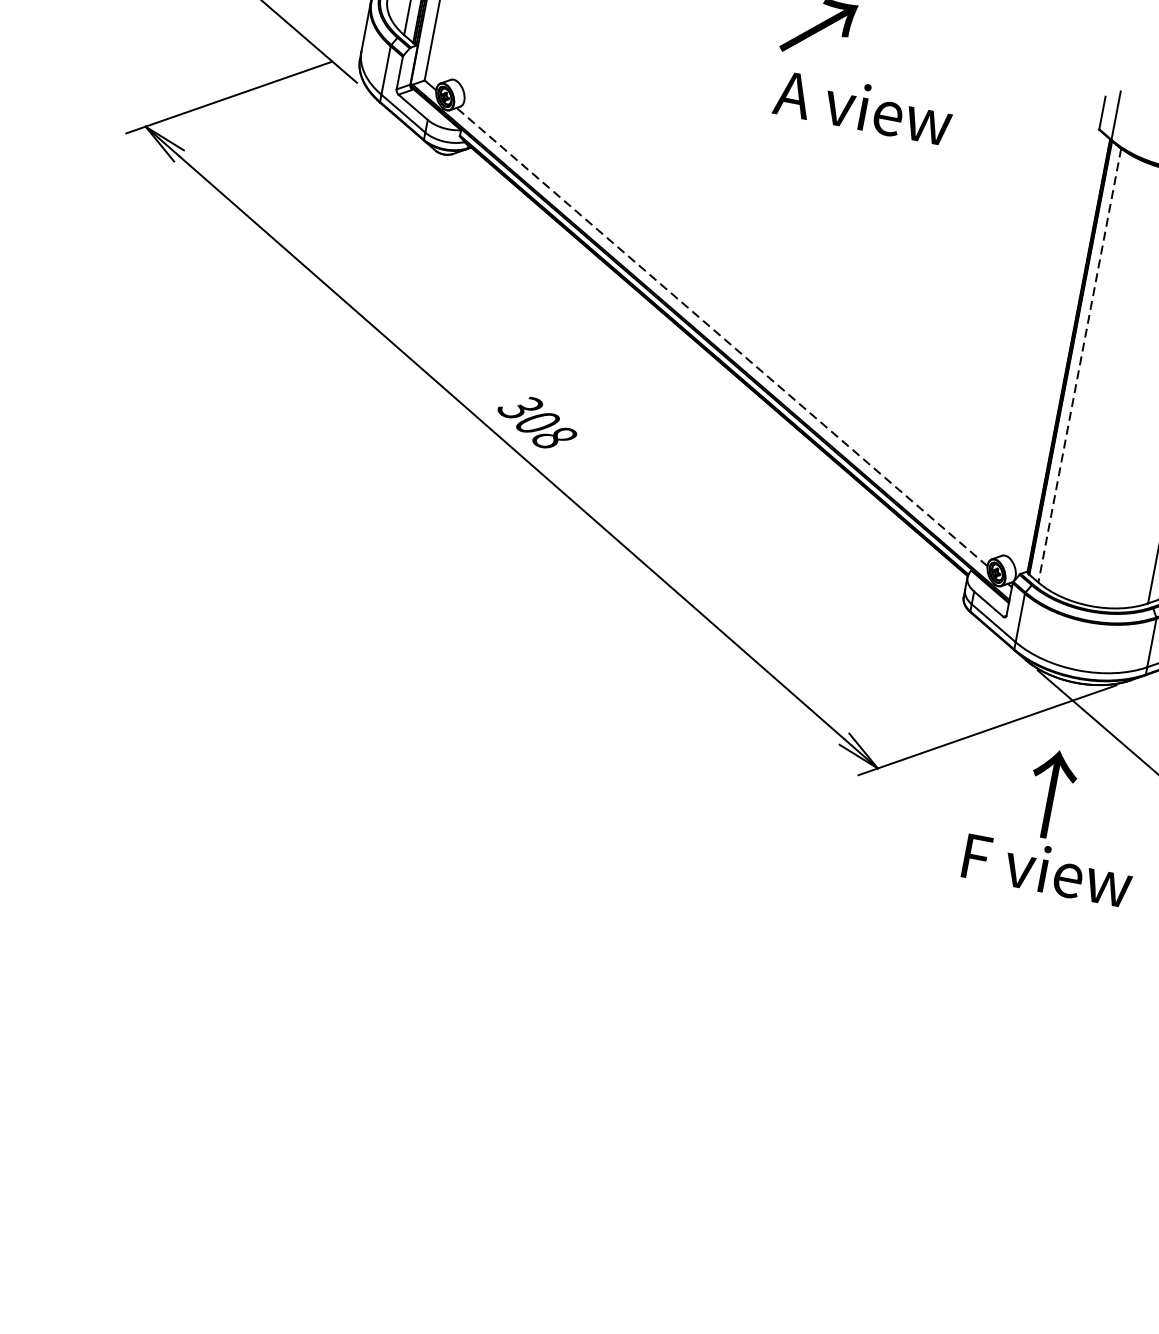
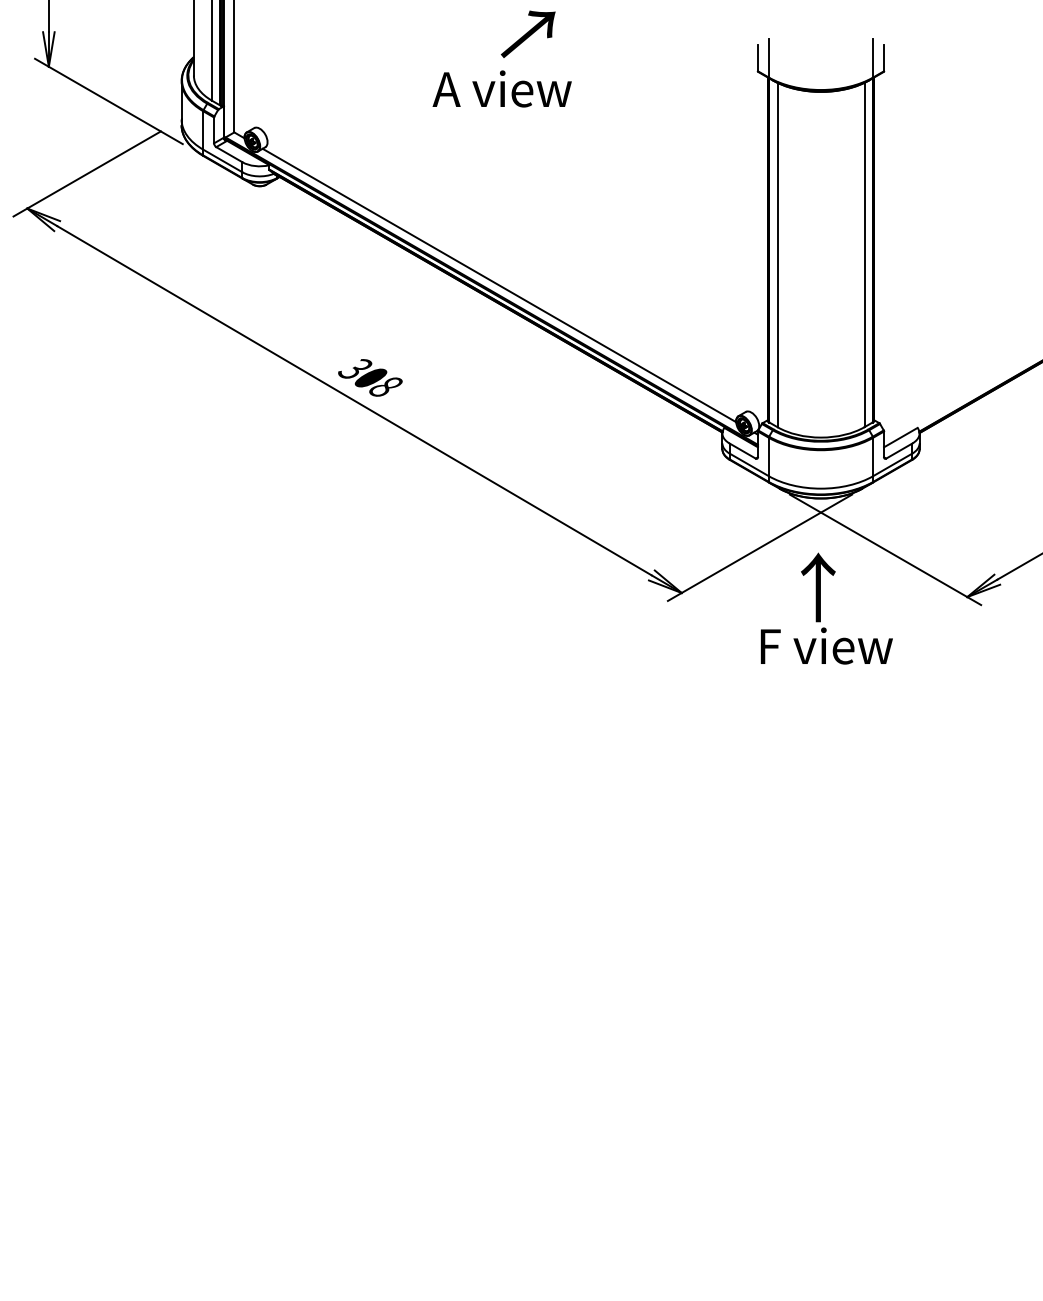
text: (862, 106) -> (501, 88), moved
line: (722, 337) -> (499, 285), dashed -> solid
line: (1079, 366) -> (777, 255), dashed -> solid

